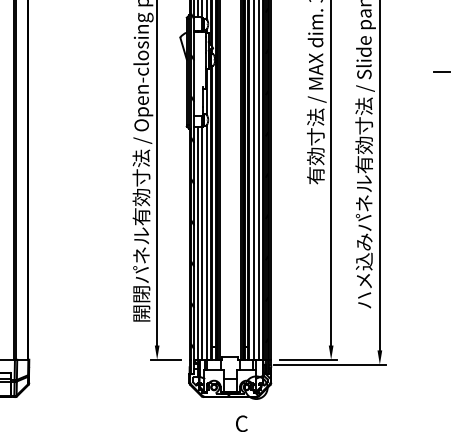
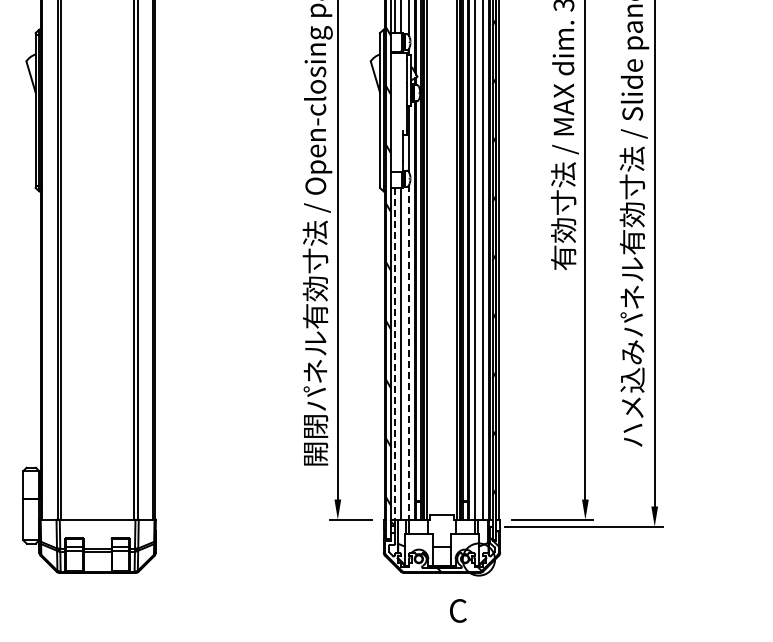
line: (441, 72) -> (742, 110), removed
line: (206, 242) -> (408, 353), solid -> dashed
line: (197, 243) -> (395, 354), solid -> dashed

